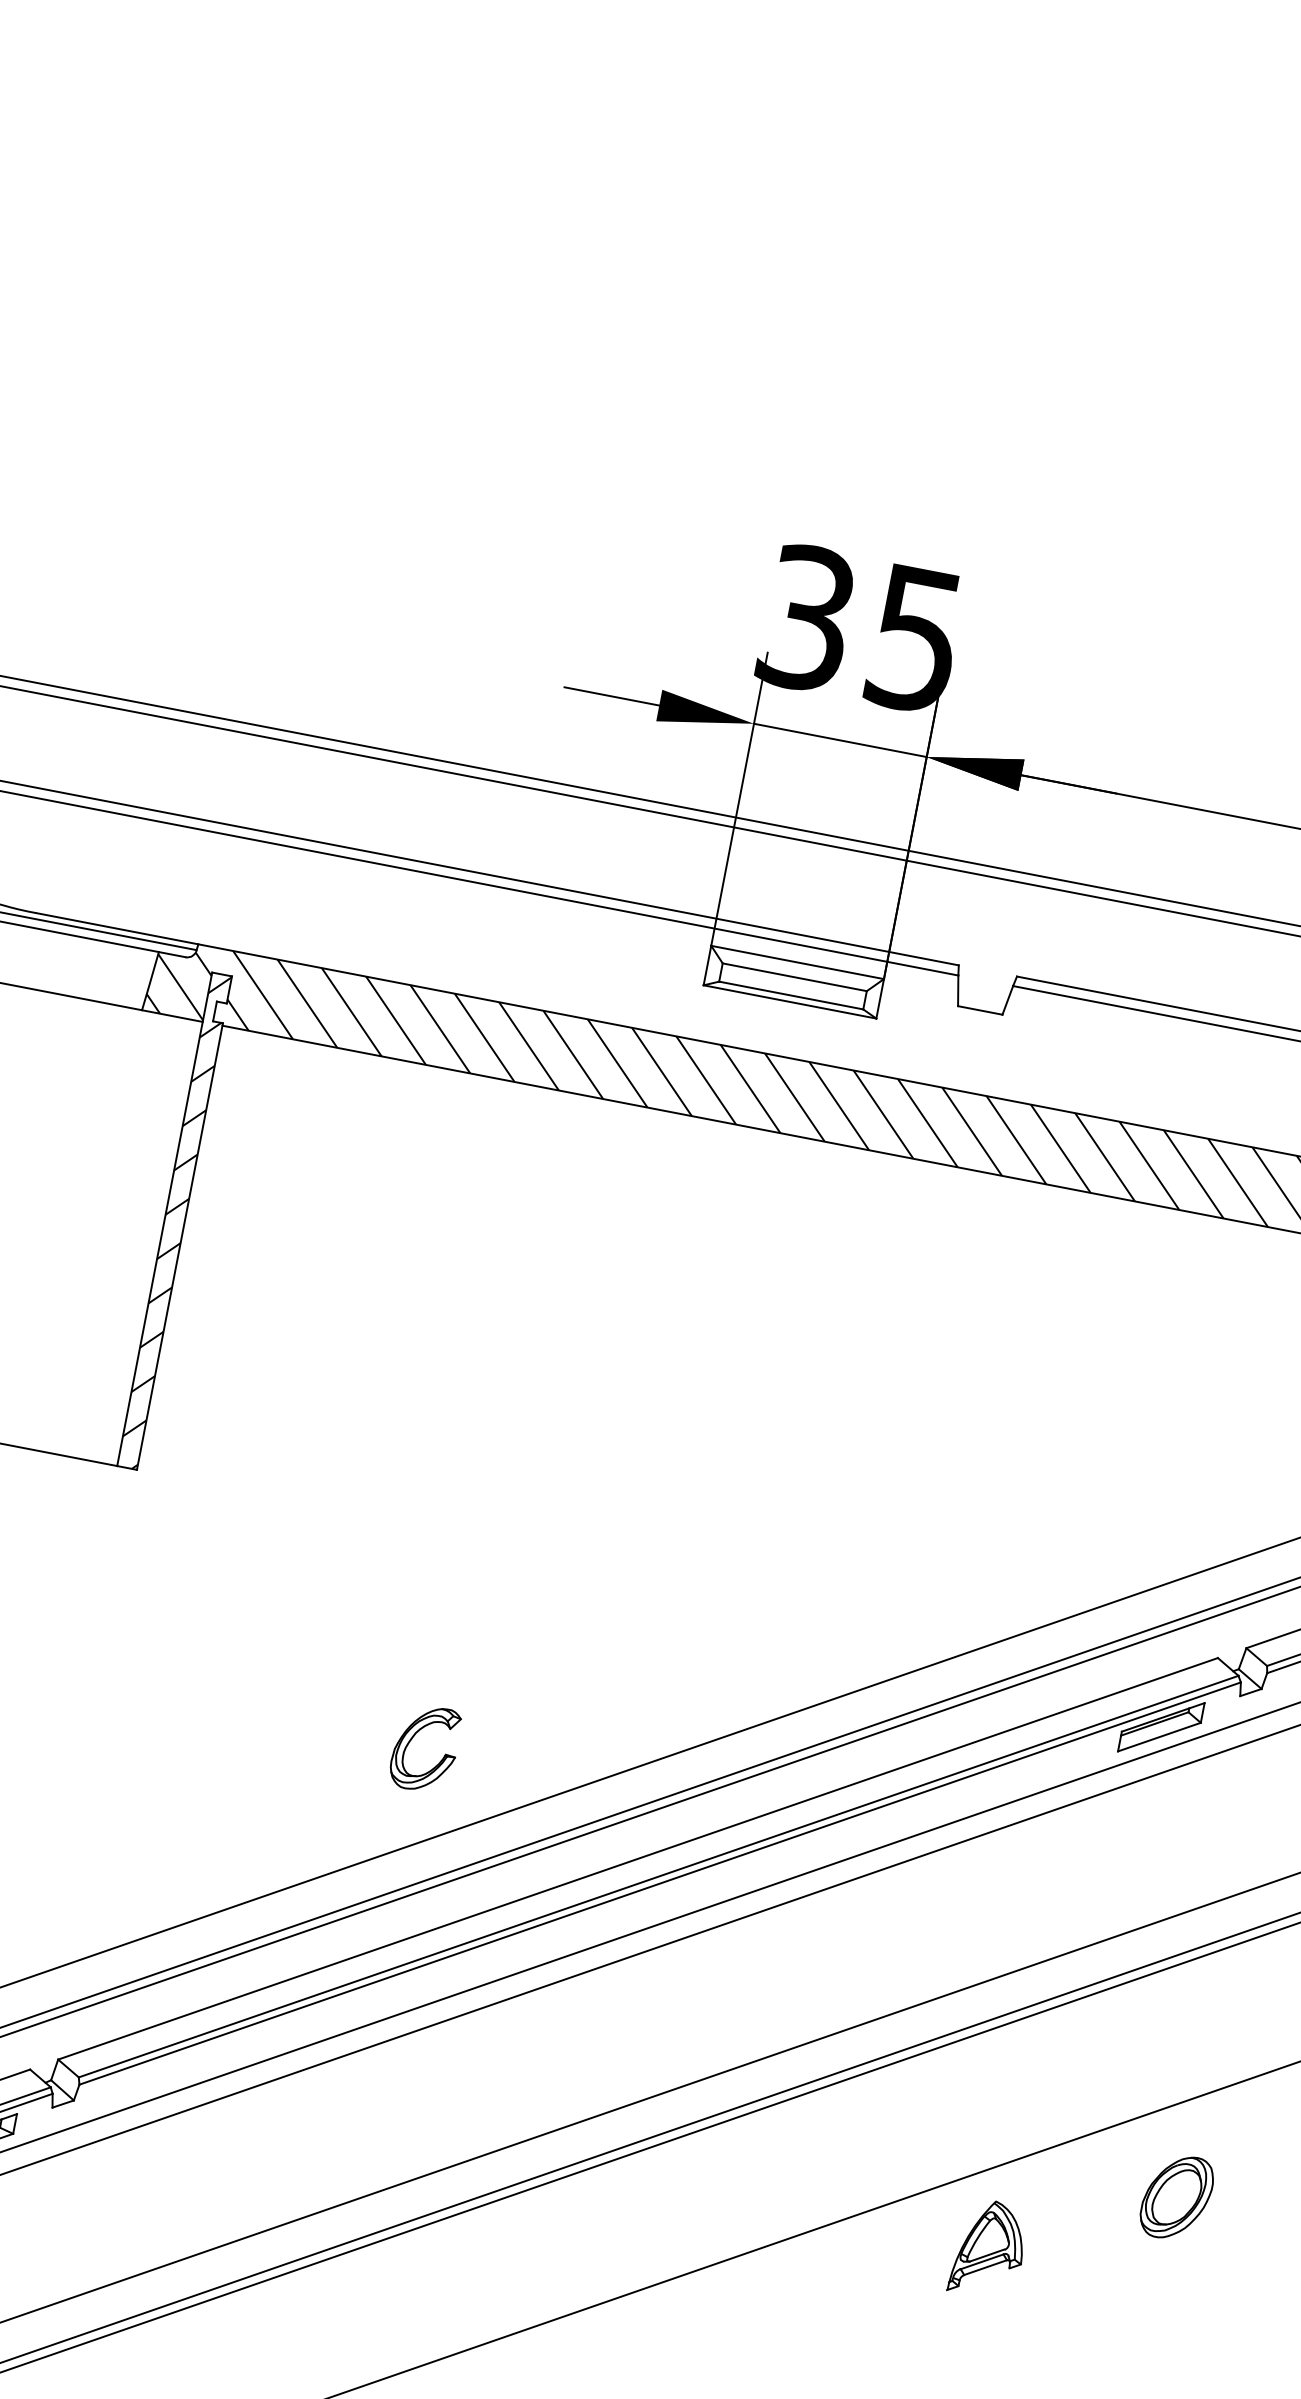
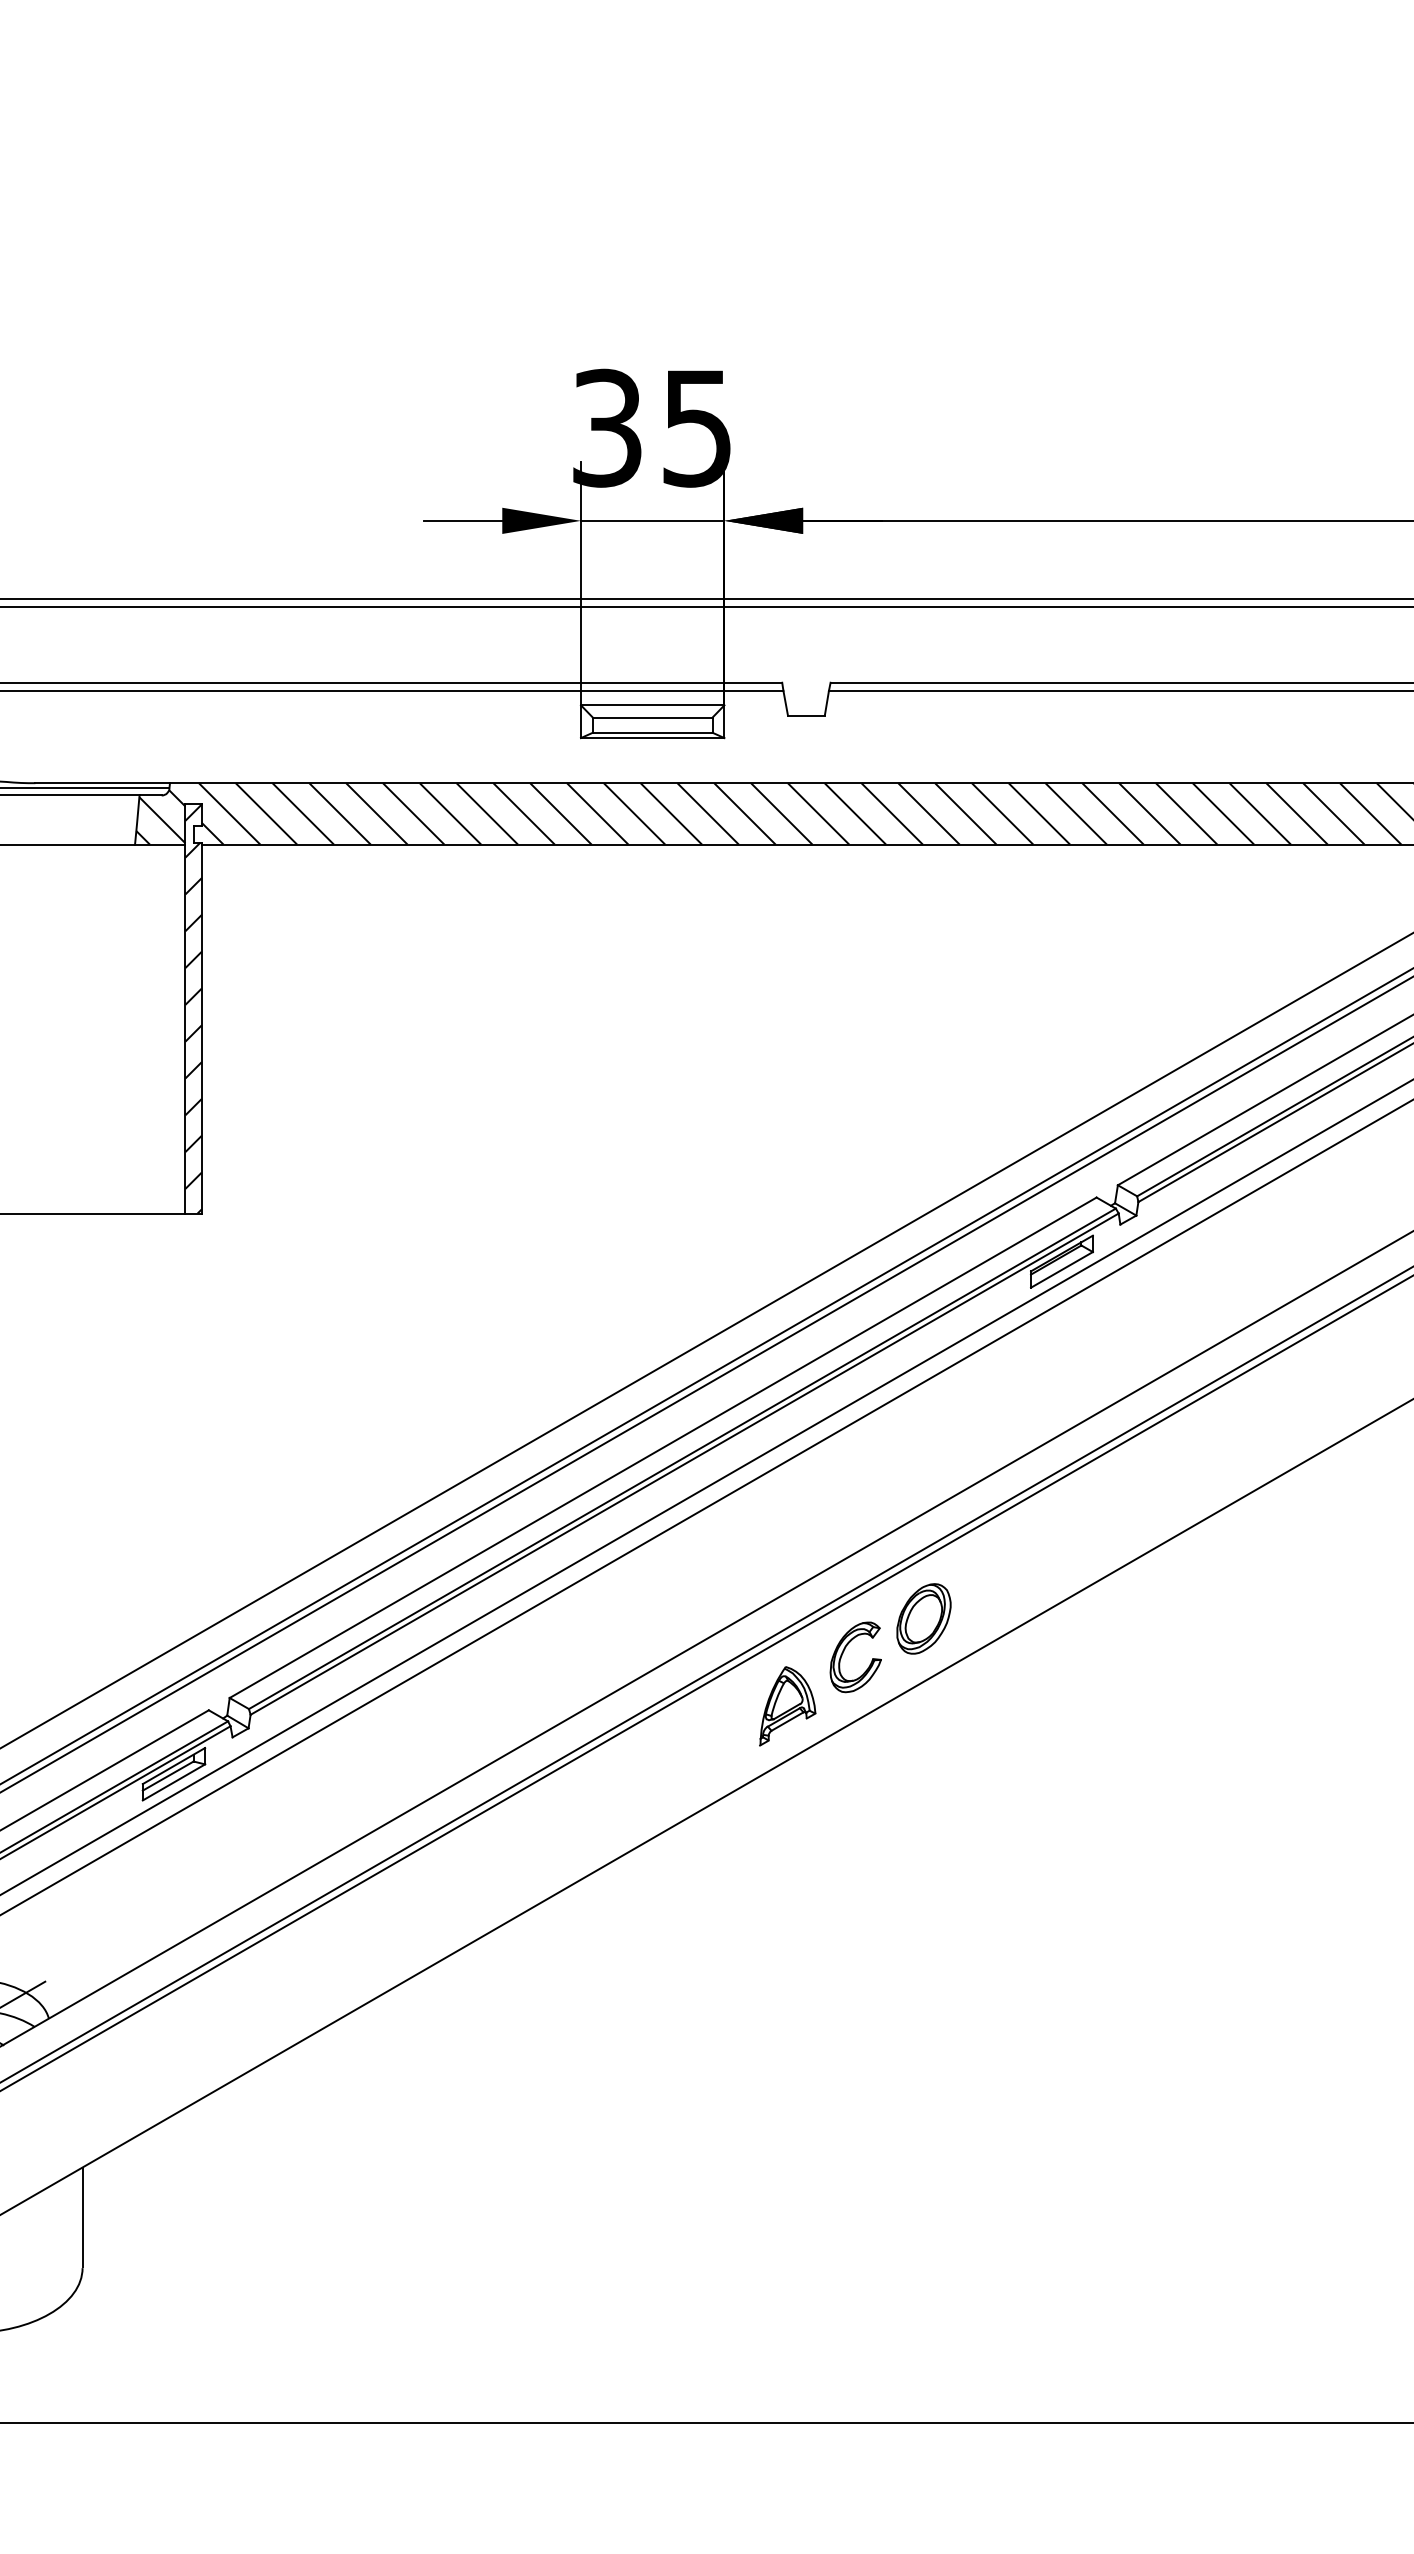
part: (413, 1738) -> (844, 1651), moved
part: (1176, 2196) -> (923, 1618), moved
part: (989, 2249) -> (787, 1706), moved

